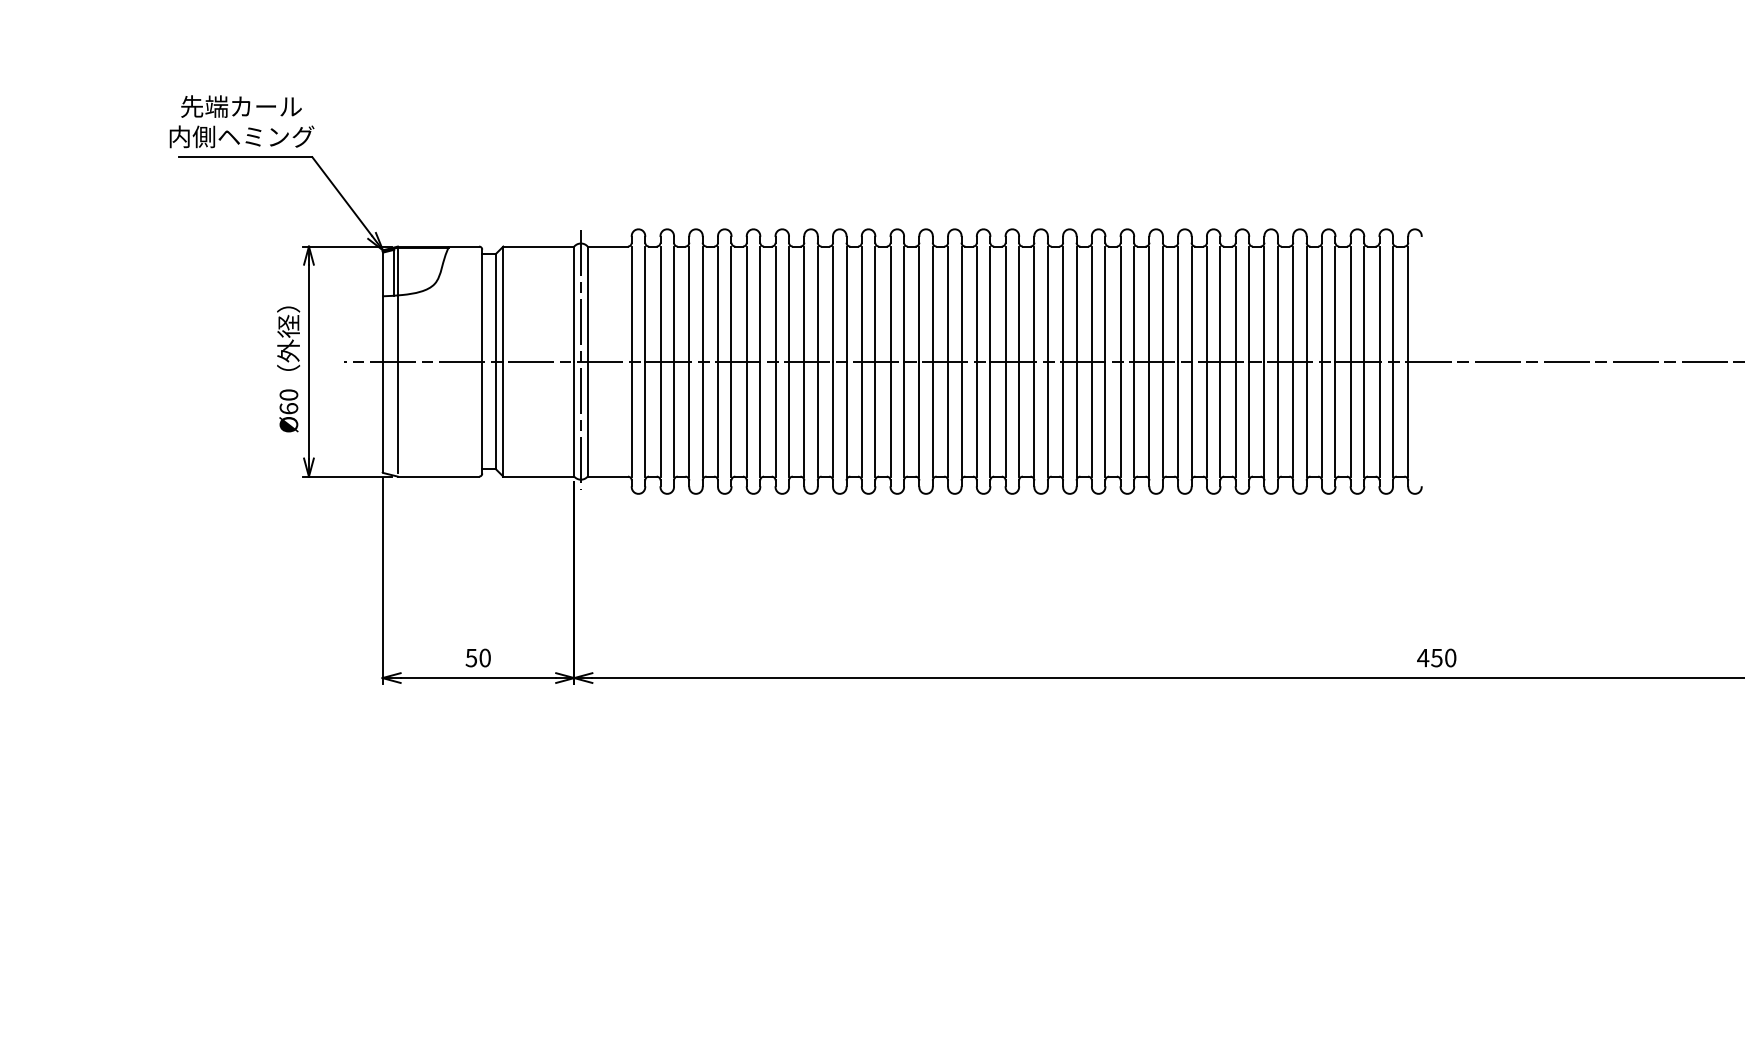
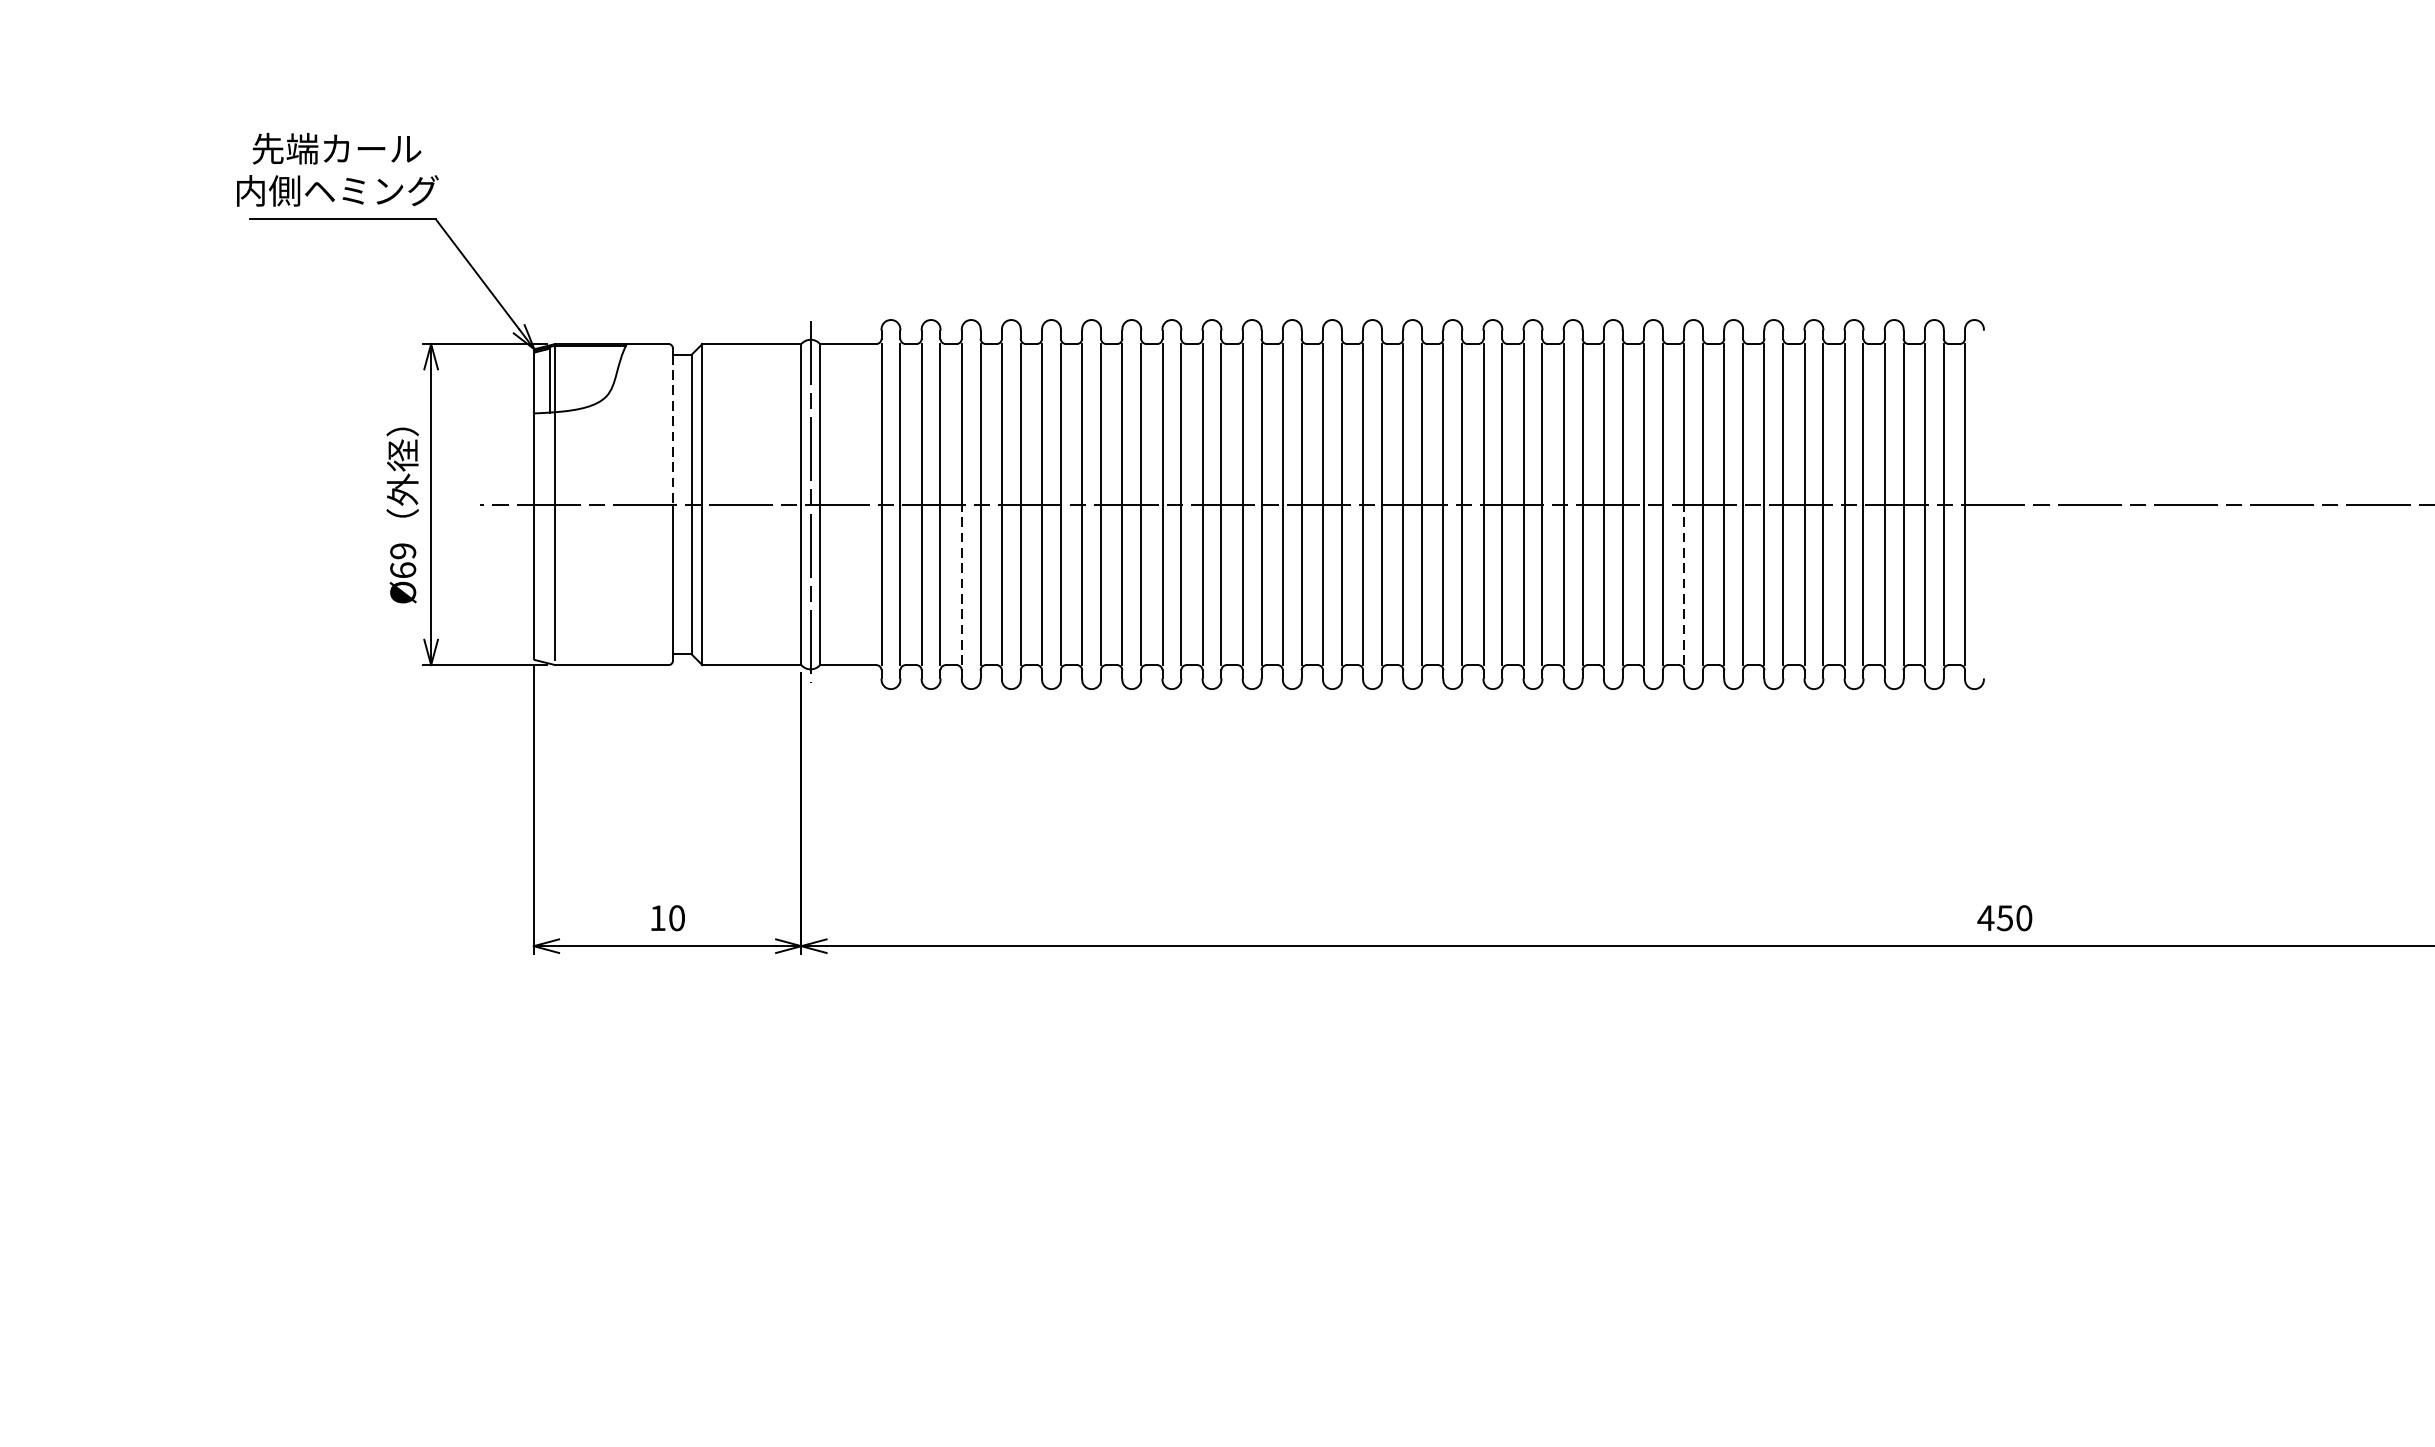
line: (482, 307) -> (673, 429), solid -> dashed
text: (288, 394) -> (402, 550), Ø60 -> Ø69
line: (689, 419) -> (962, 585), solid -> dashed
line: (1206, 419) -> (1683, 585), solid -> dashed
text: (470, 658) -> (656, 918), 50 -> 10

